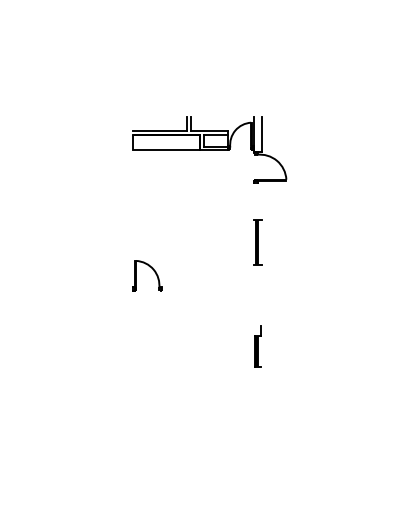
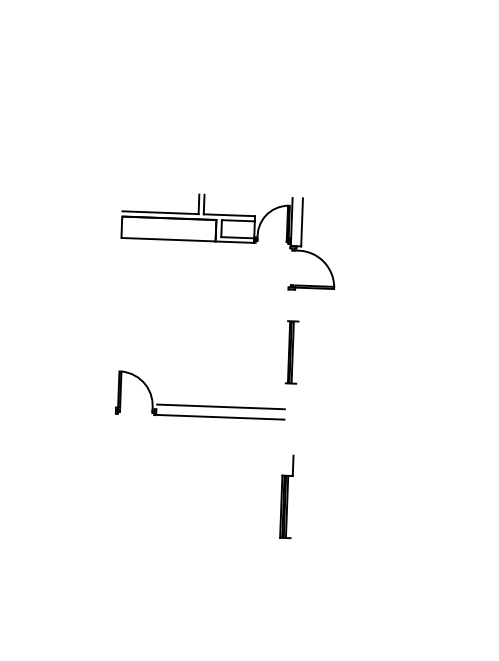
part: (209, 149) -> (228, 240), moved
line: (208, 283) -> (221, 406), added
line: (208, 291) -> (220, 417), added
part: (257, 346) -> (286, 496), size x1.43

